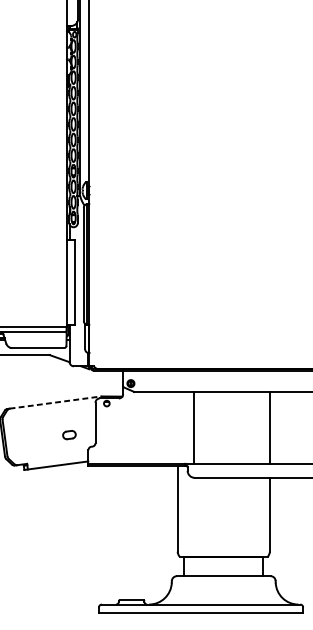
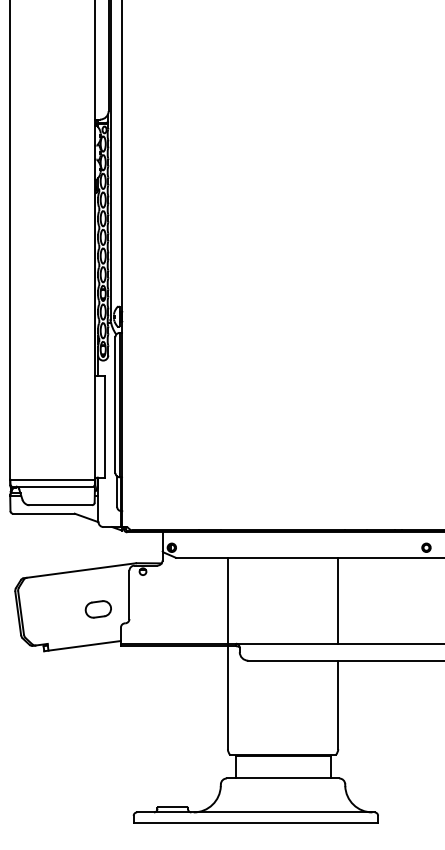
line: (55, 402) -> (81, 570), dashed -> solid
line: (193, 427) -> (227, 600), moved
part: (68, 435) -> (97, 609), size x1.67

